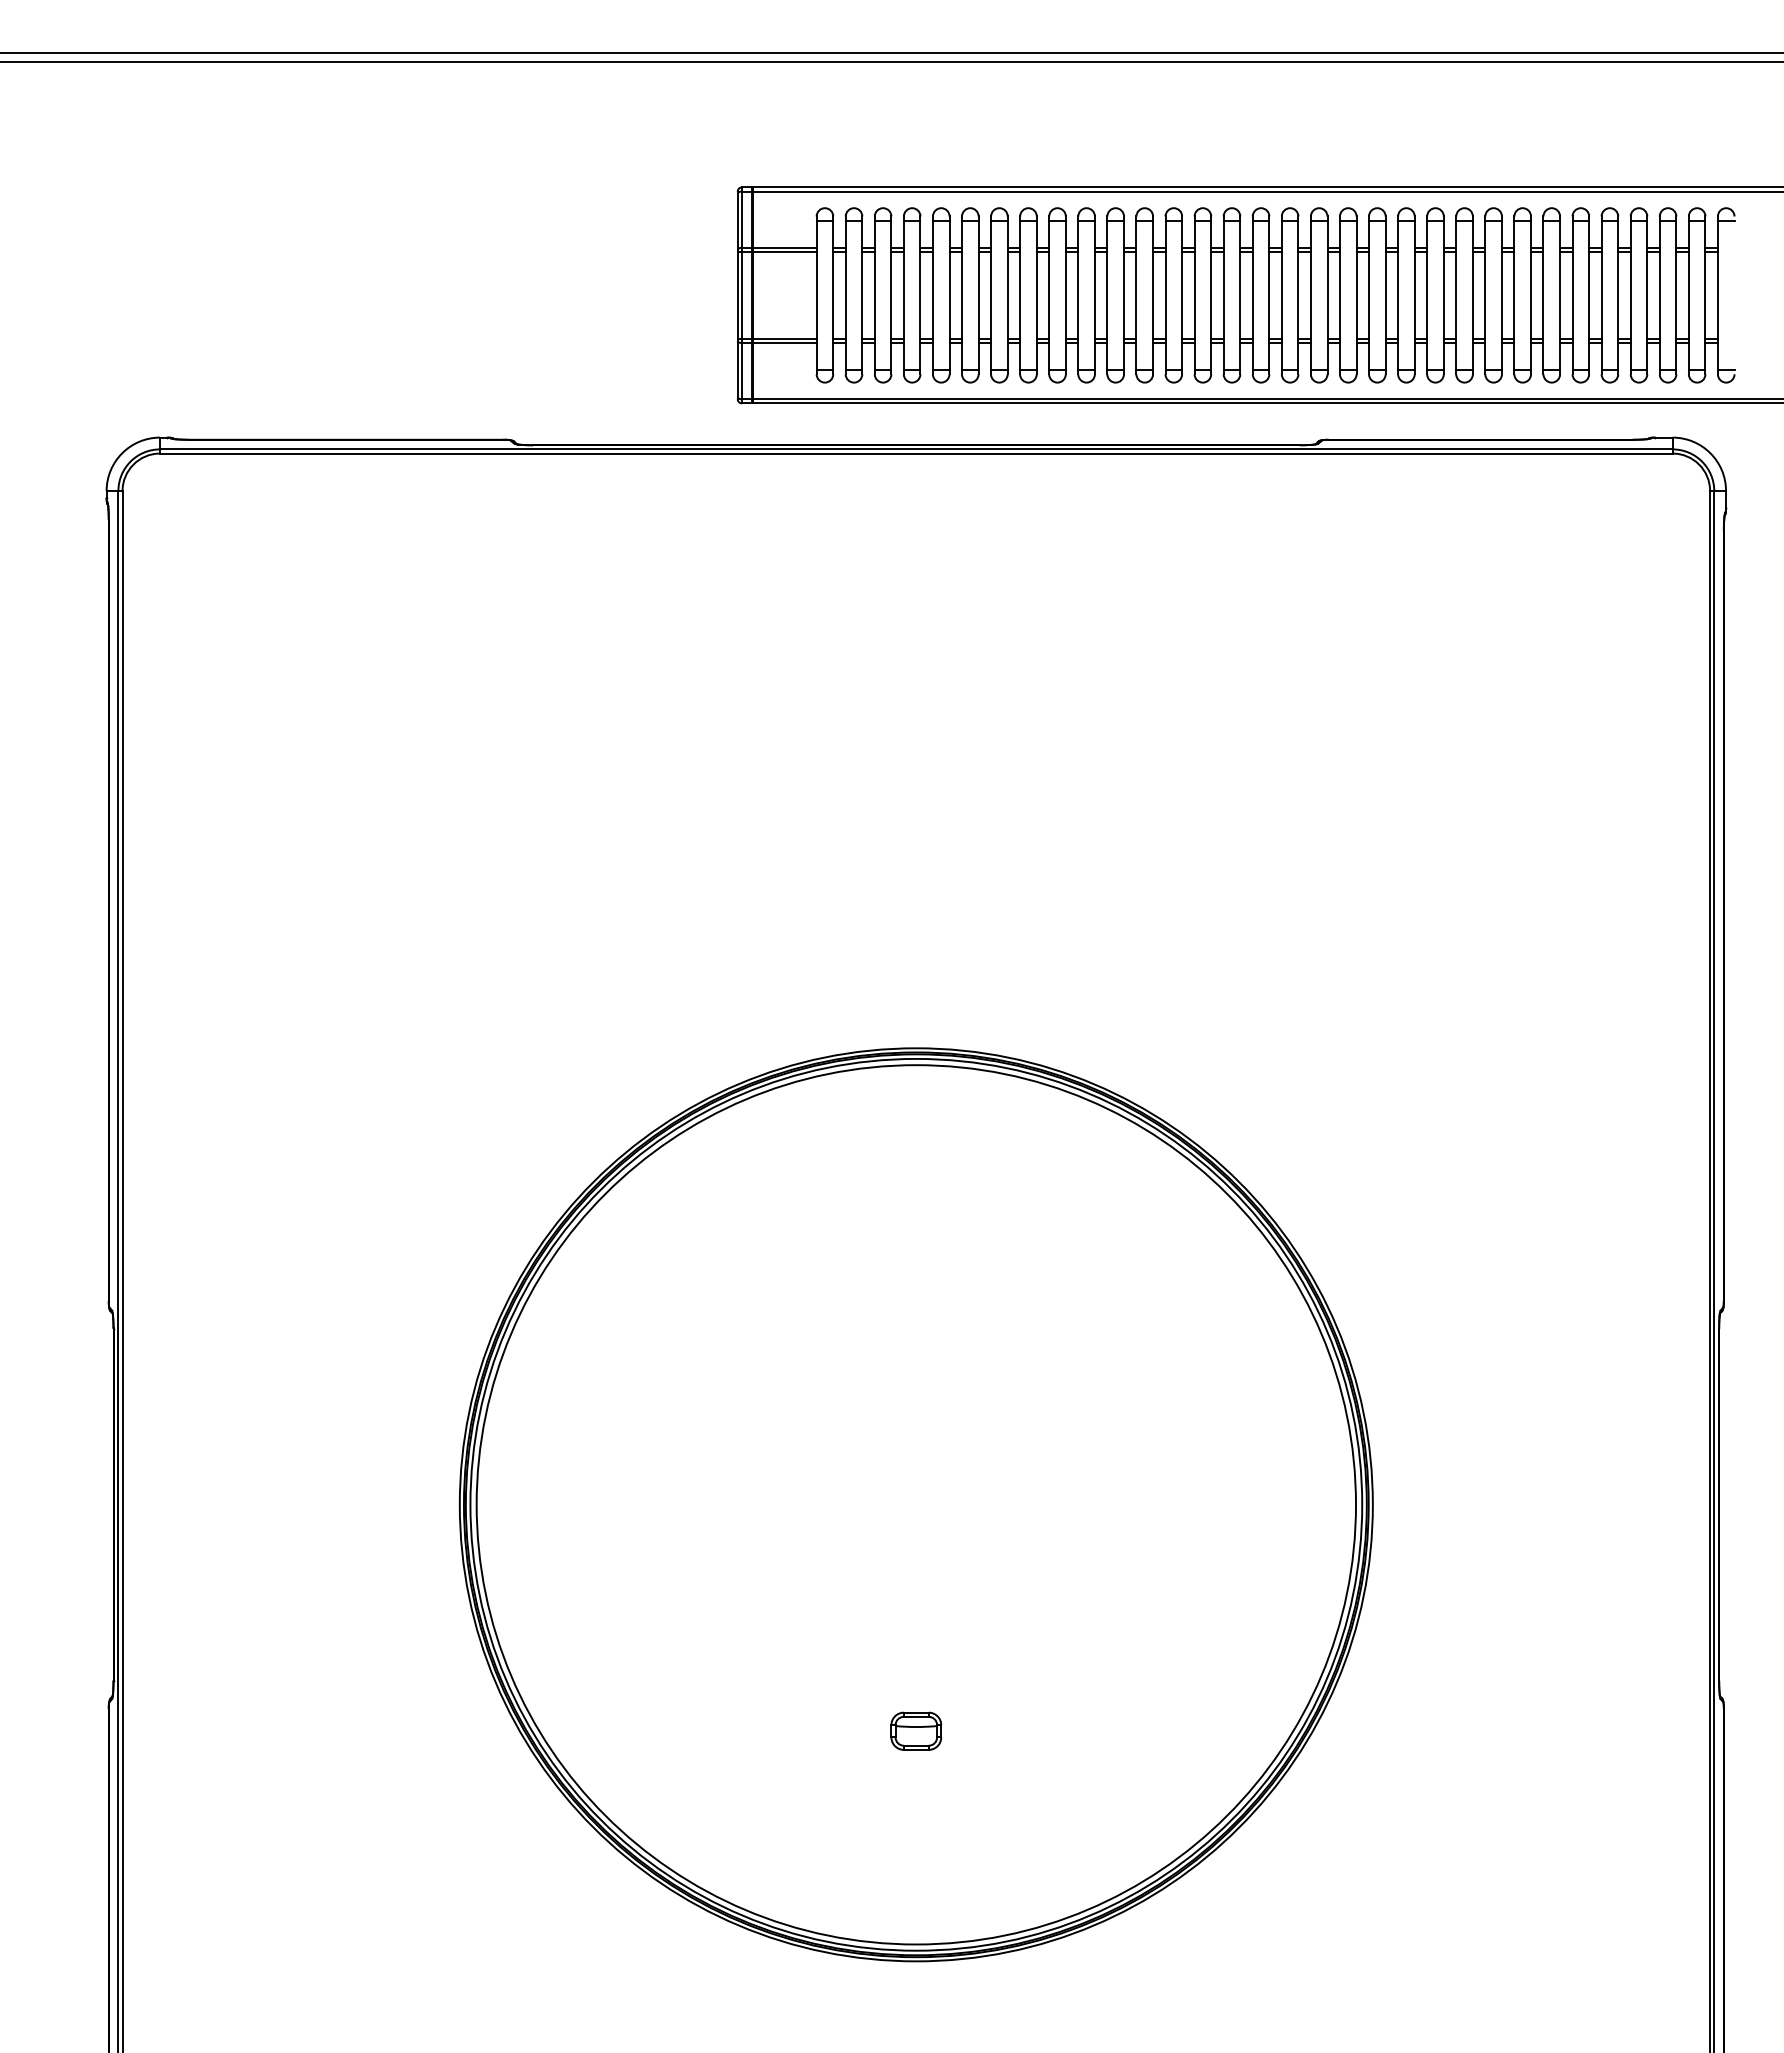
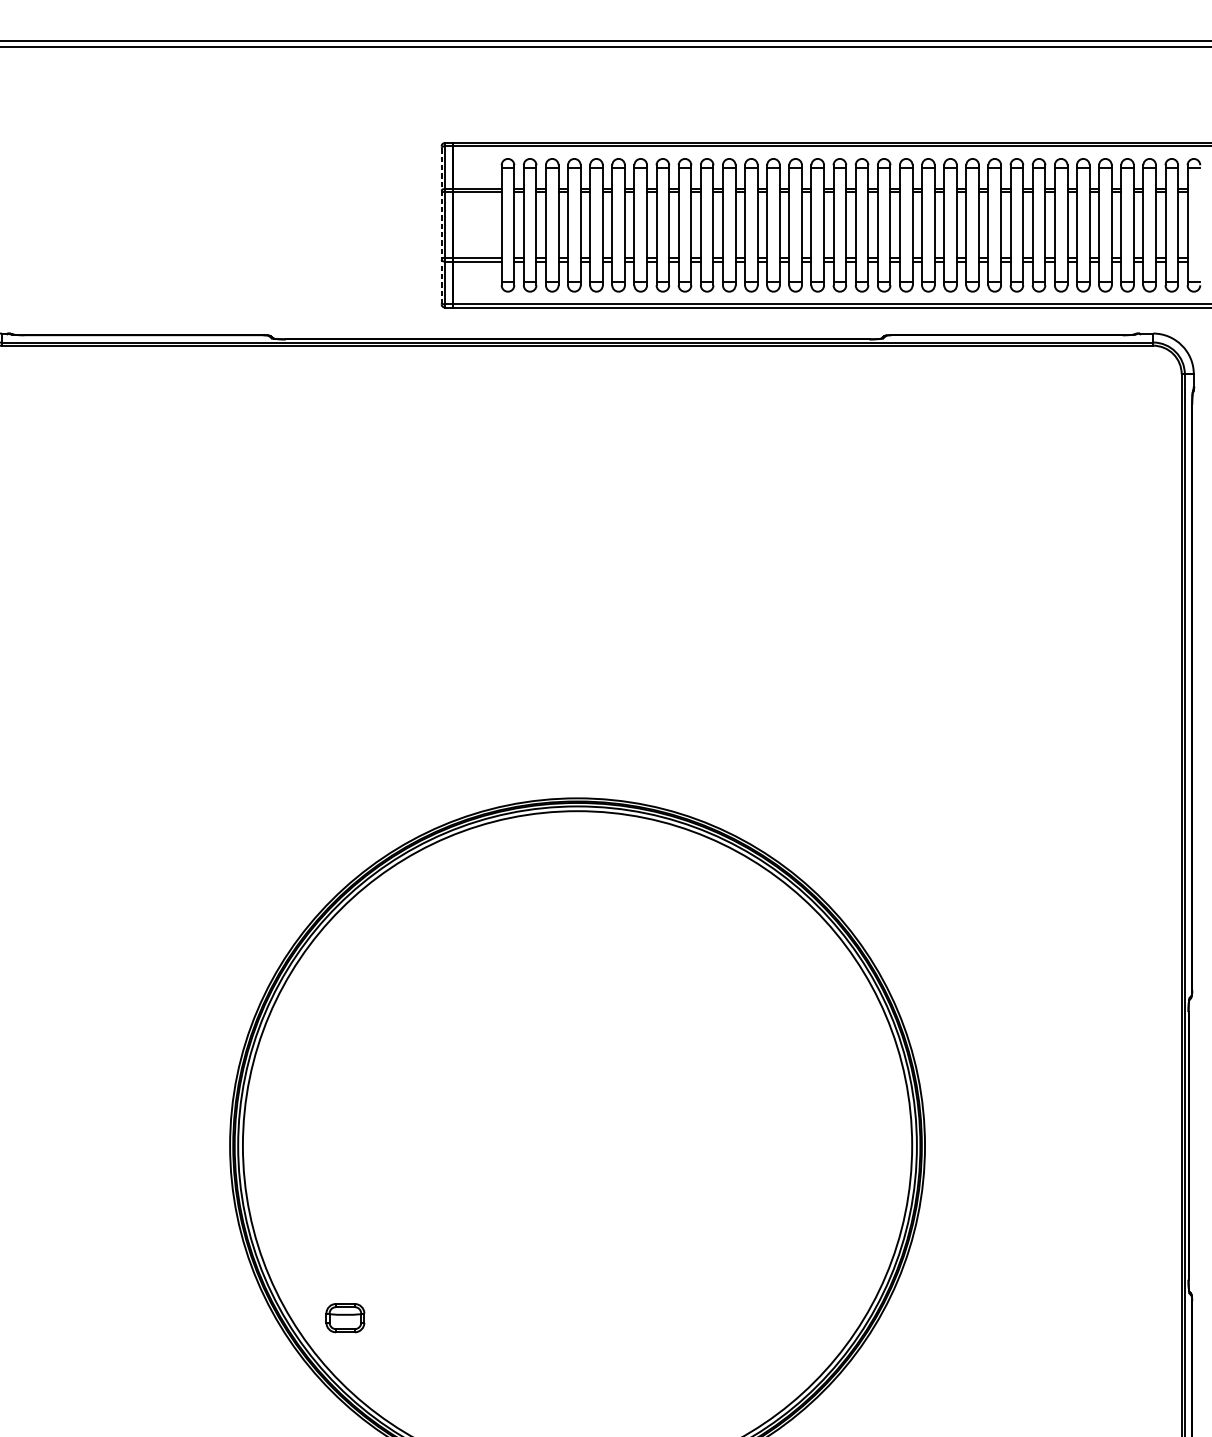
line: (737, 295) -> (441, 225), solid -> dashed
part: (916, 1730) -> (345, 1317), moved

